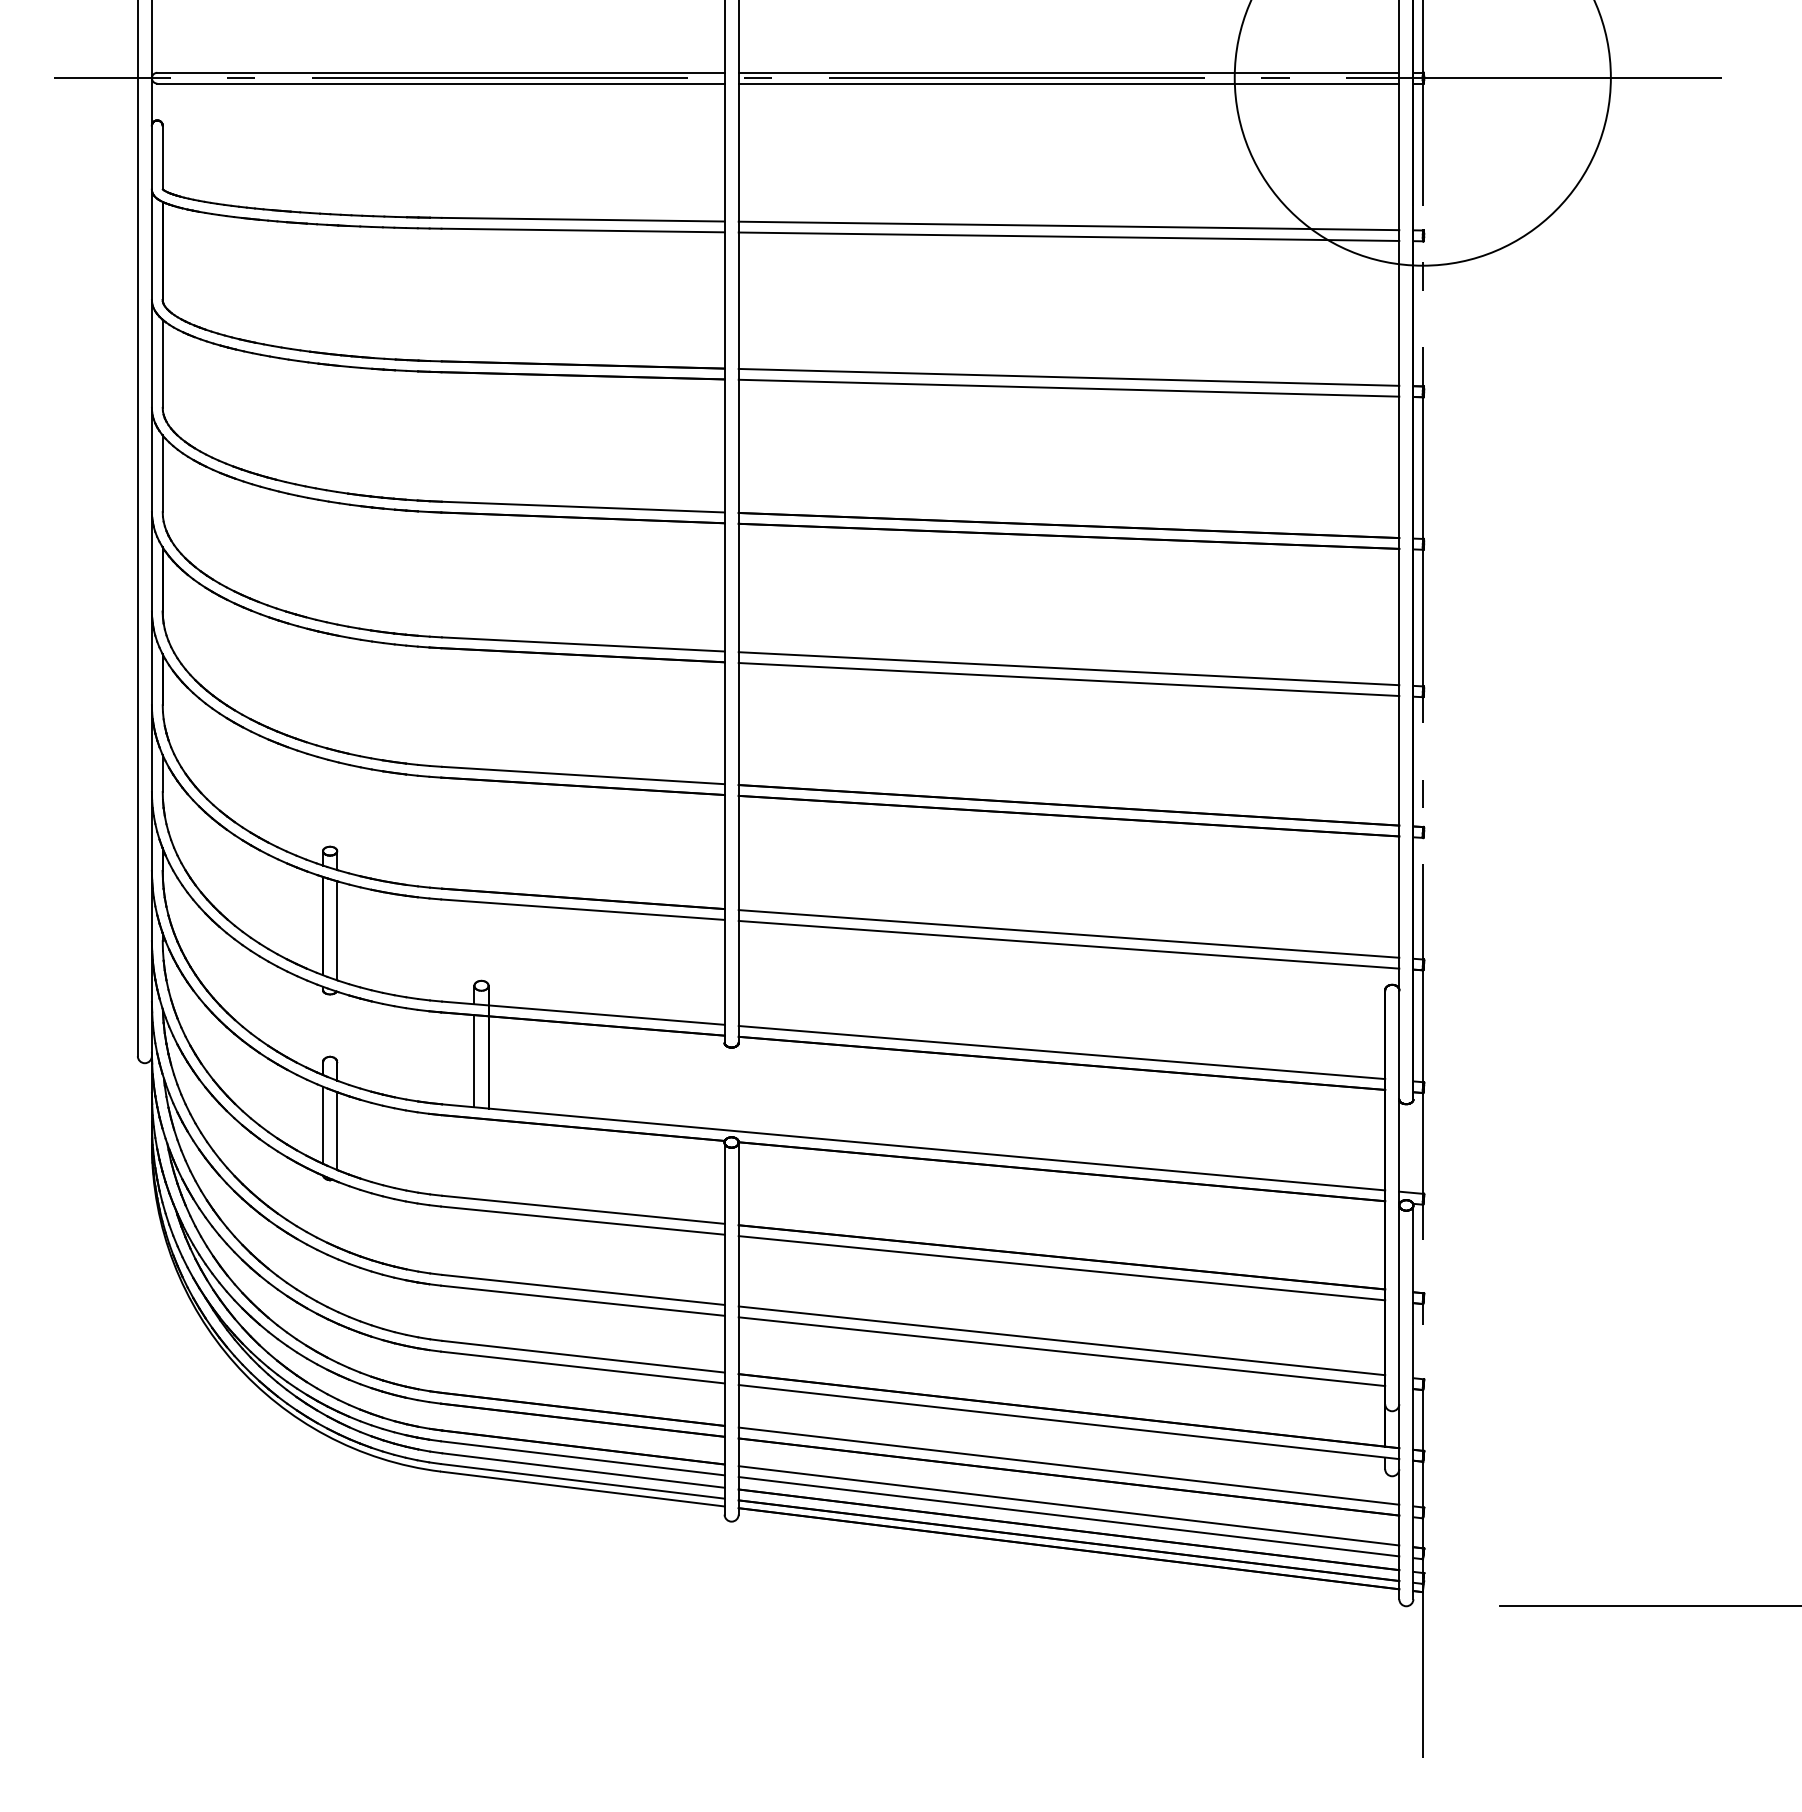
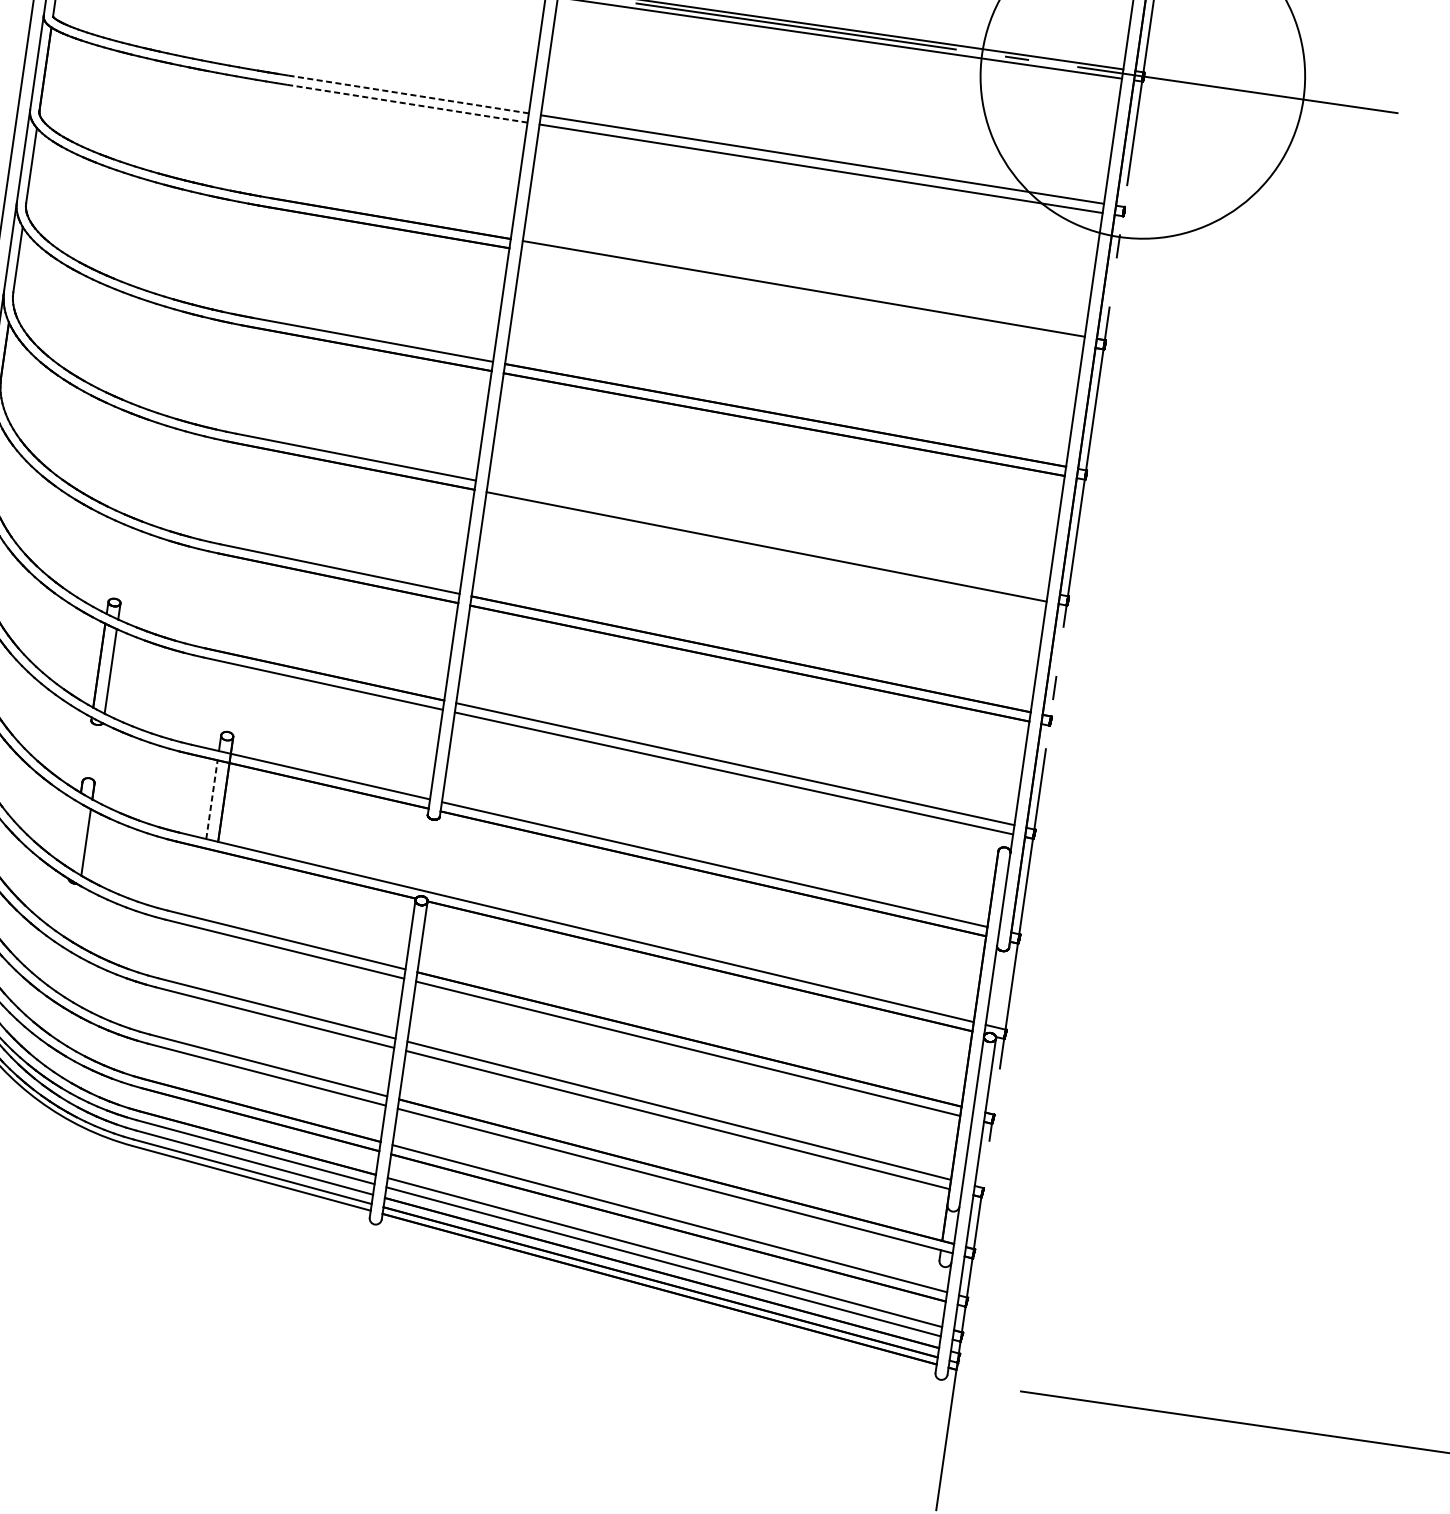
line: (582, 219) -> (407, 94), solid -> dashed
line: (583, 230) -> (407, 103), solid -> dashed
line: (1068, 387) -> (802, 297), removed
line: (1068, 668) -> (767, 537), removed
line: (474, 1060) -> (212, 799), solid -> dashed
line: (323, 1124) -> (75, 835), removed

